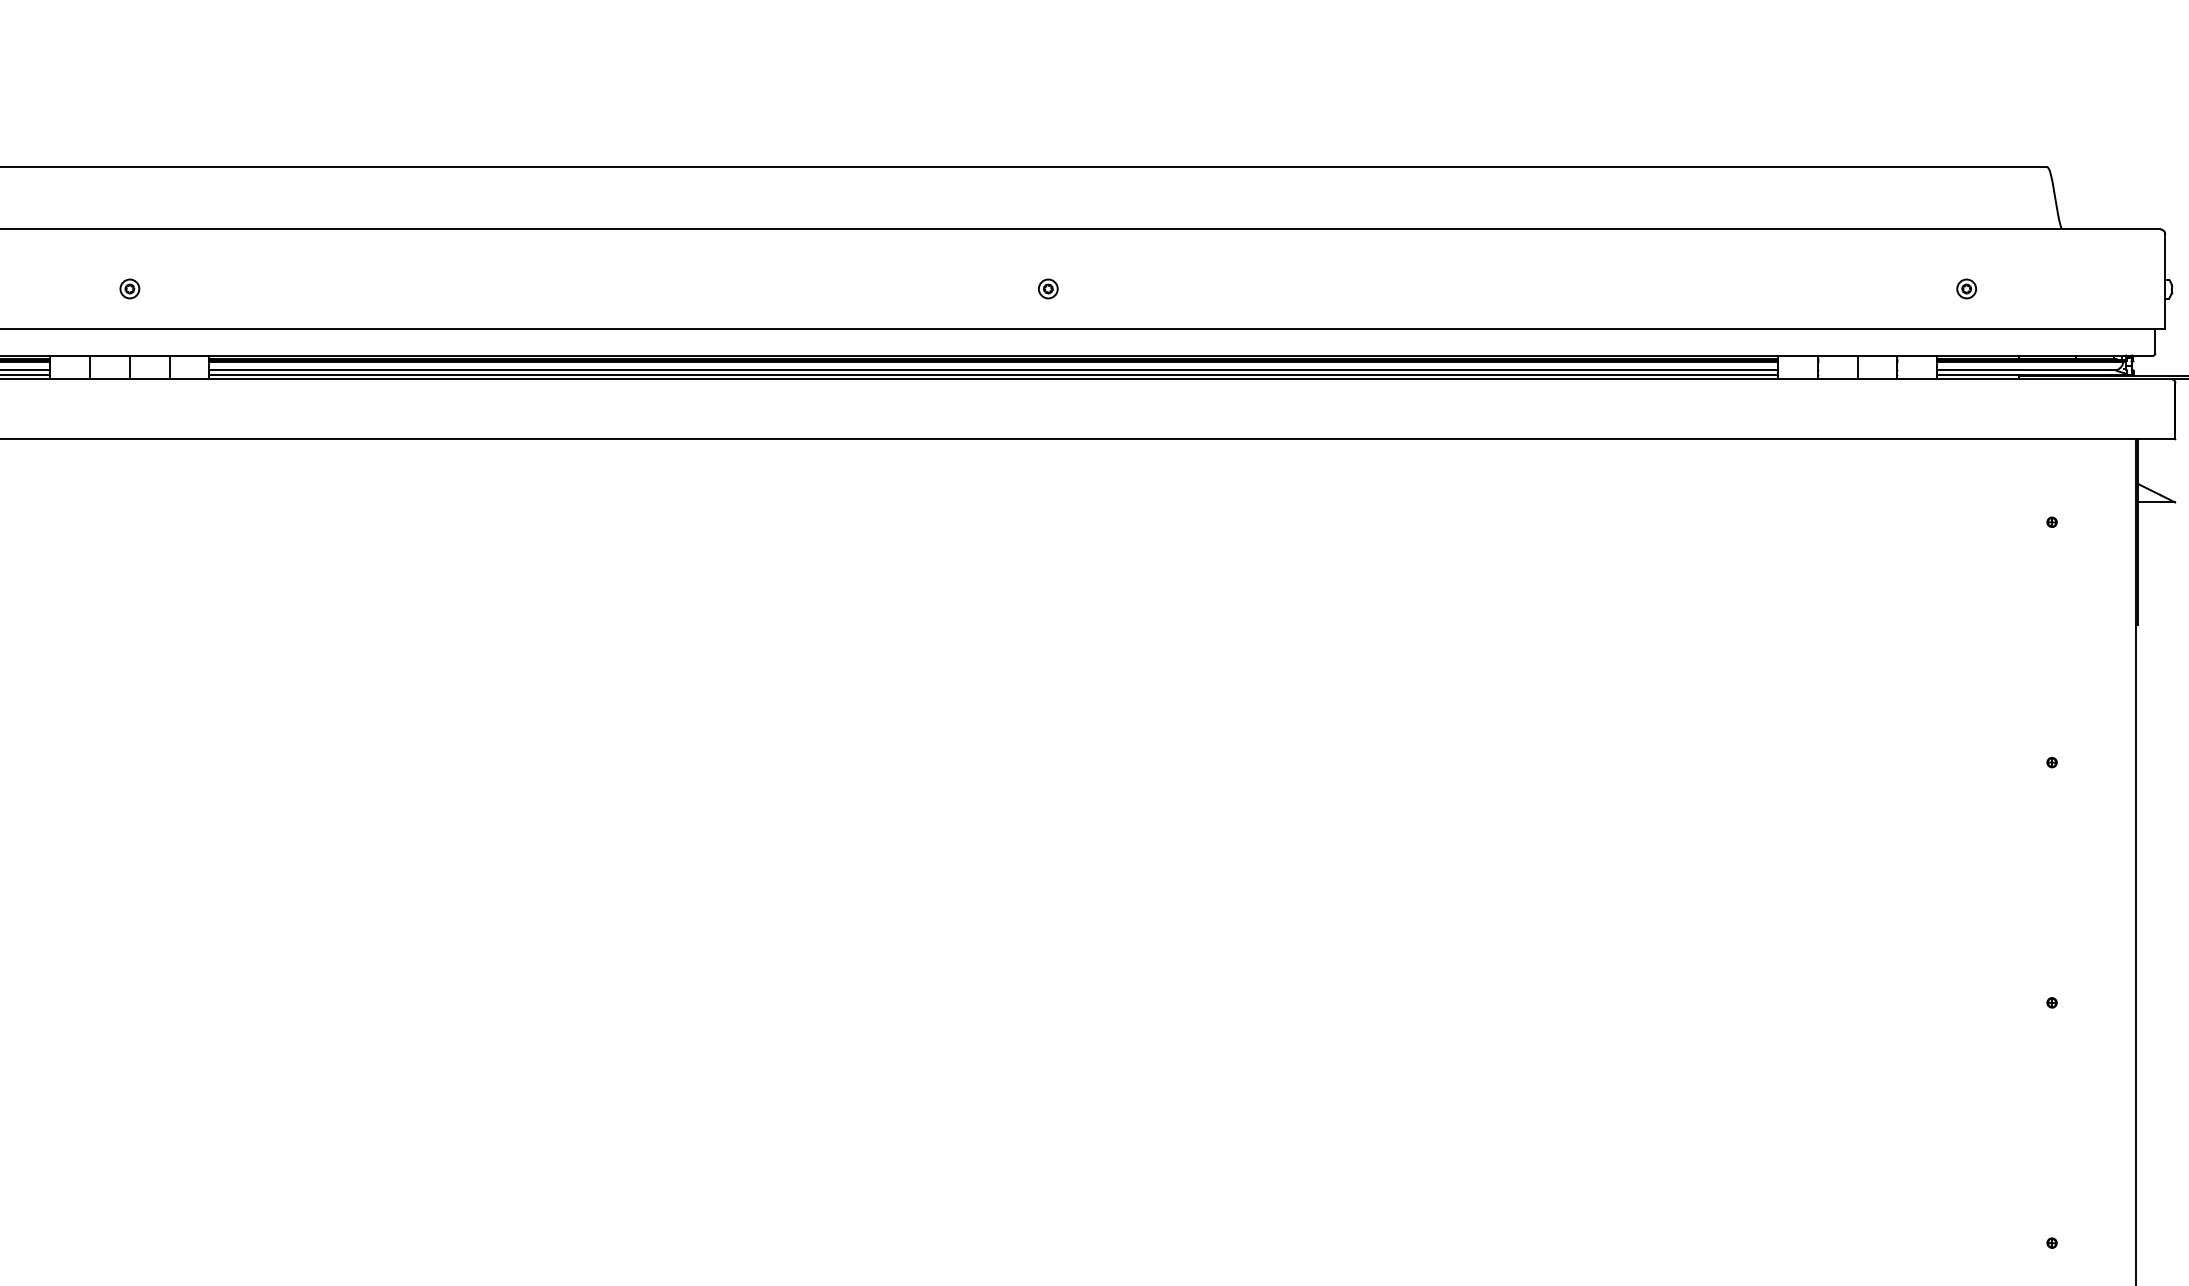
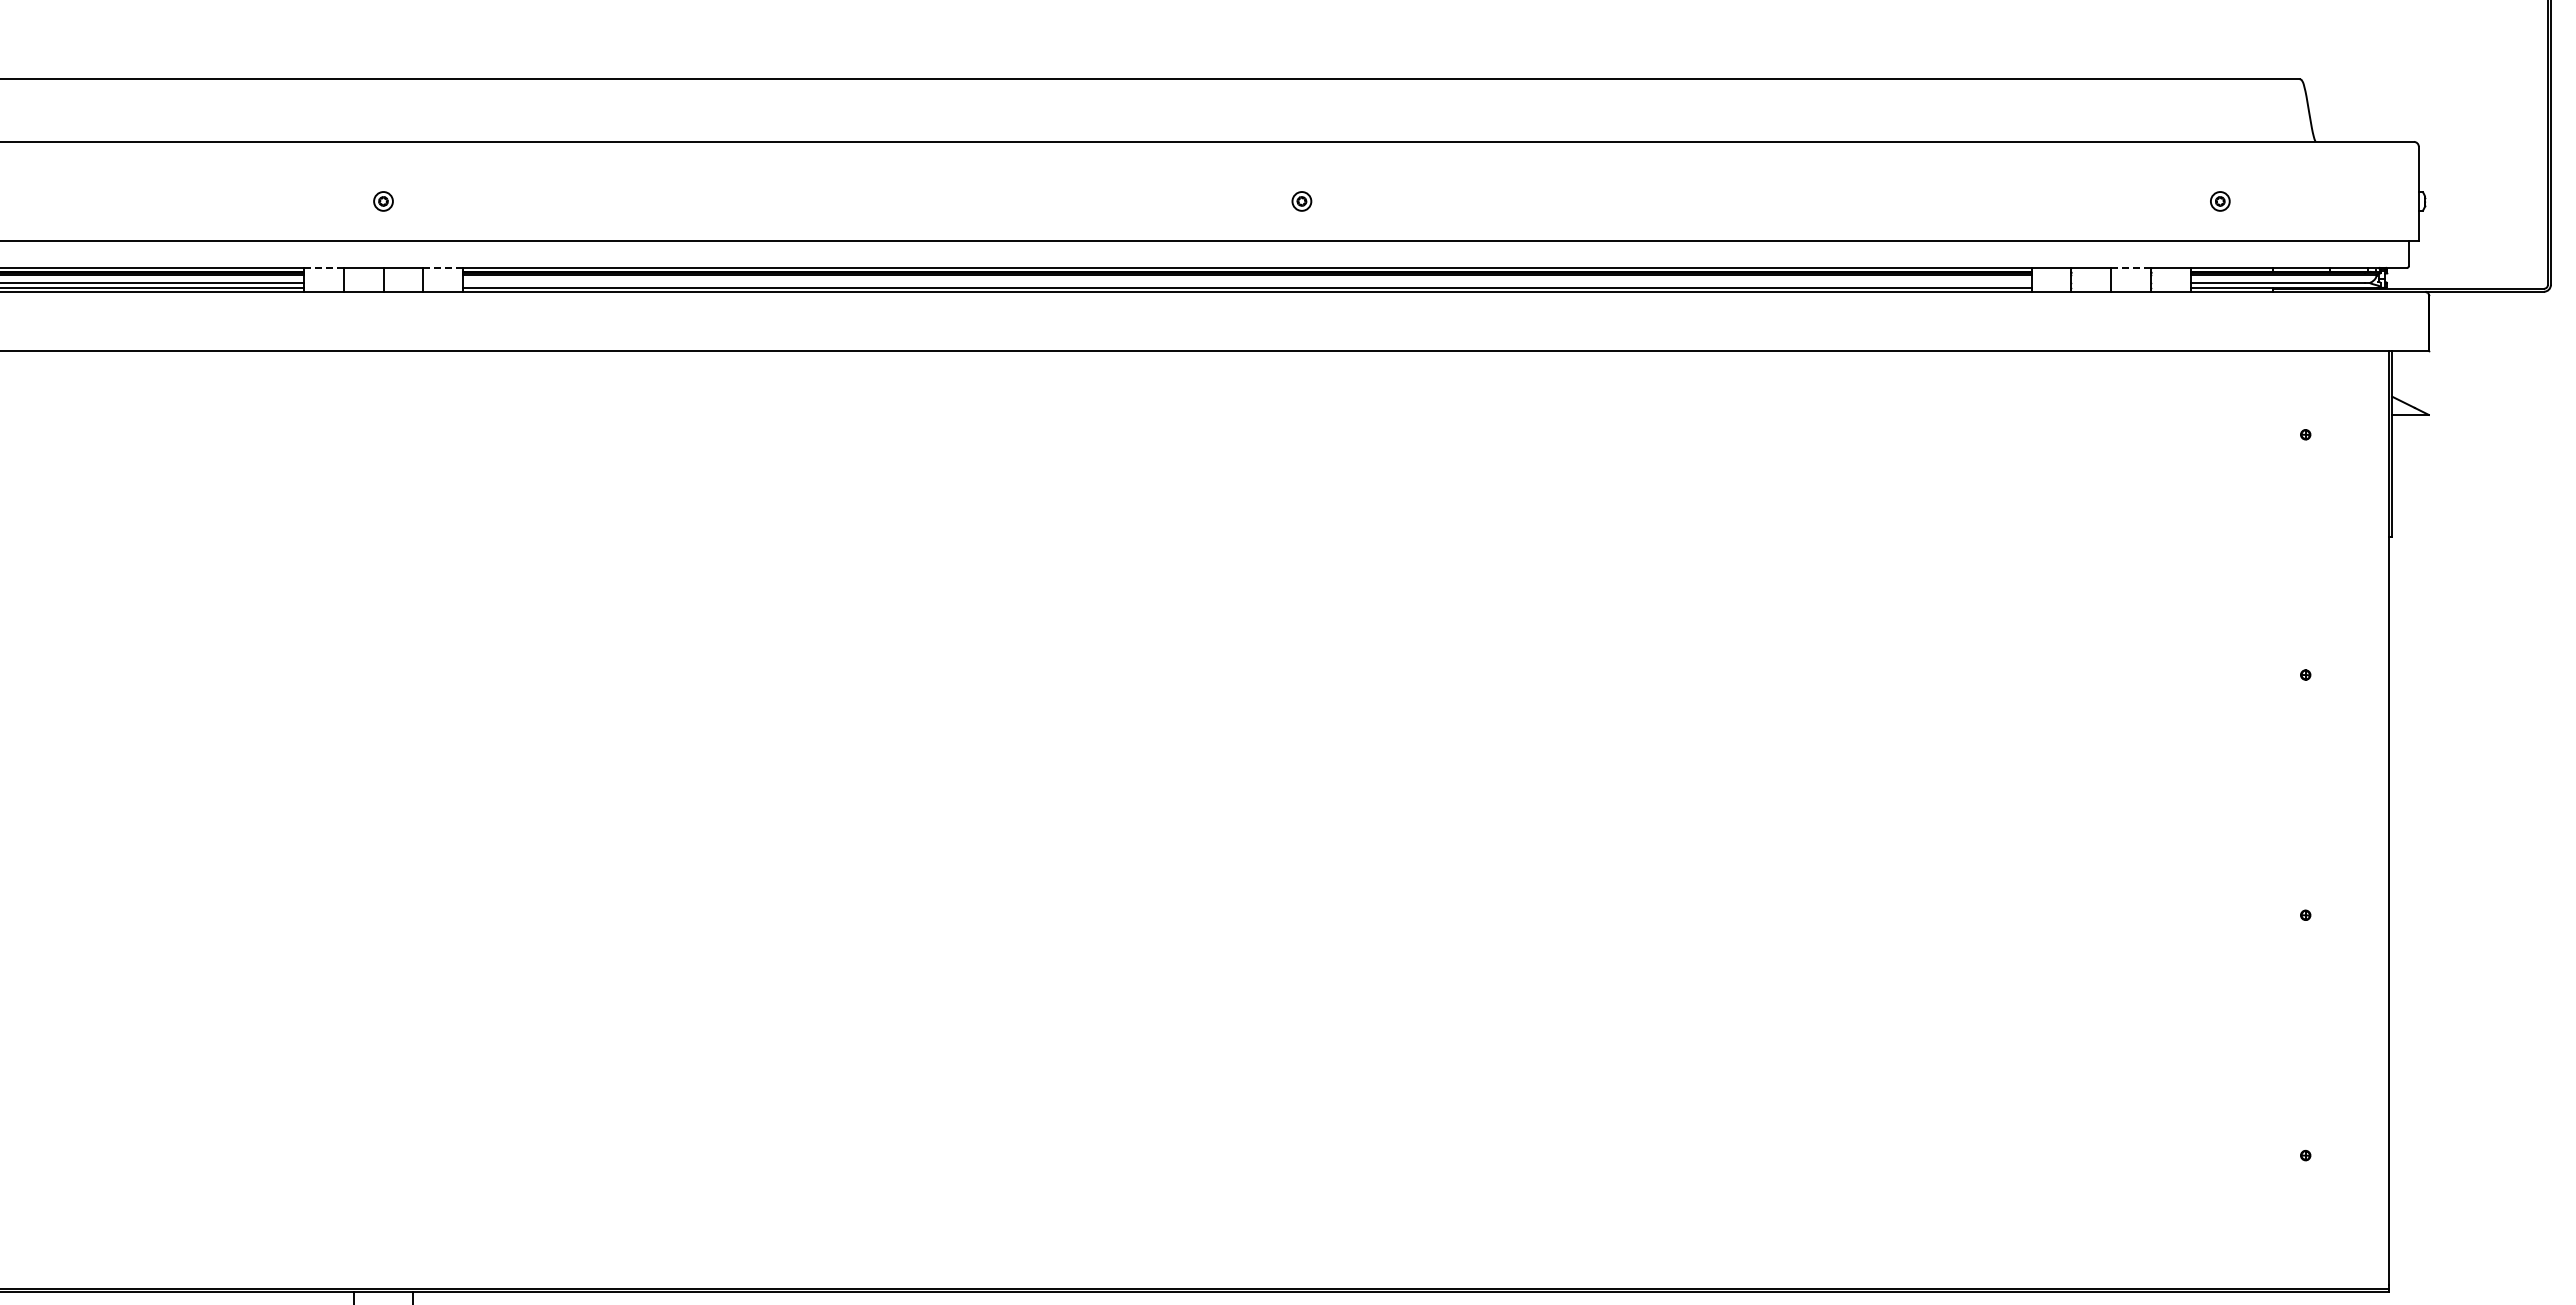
line: (69, 355) -> (323, 267), solid -> dashed
line: (189, 355) -> (443, 267), solid -> dashed
line: (1876, 355) -> (2130, 267), solid -> dashed
line: (992, 370) -> (1246, 282), removed

